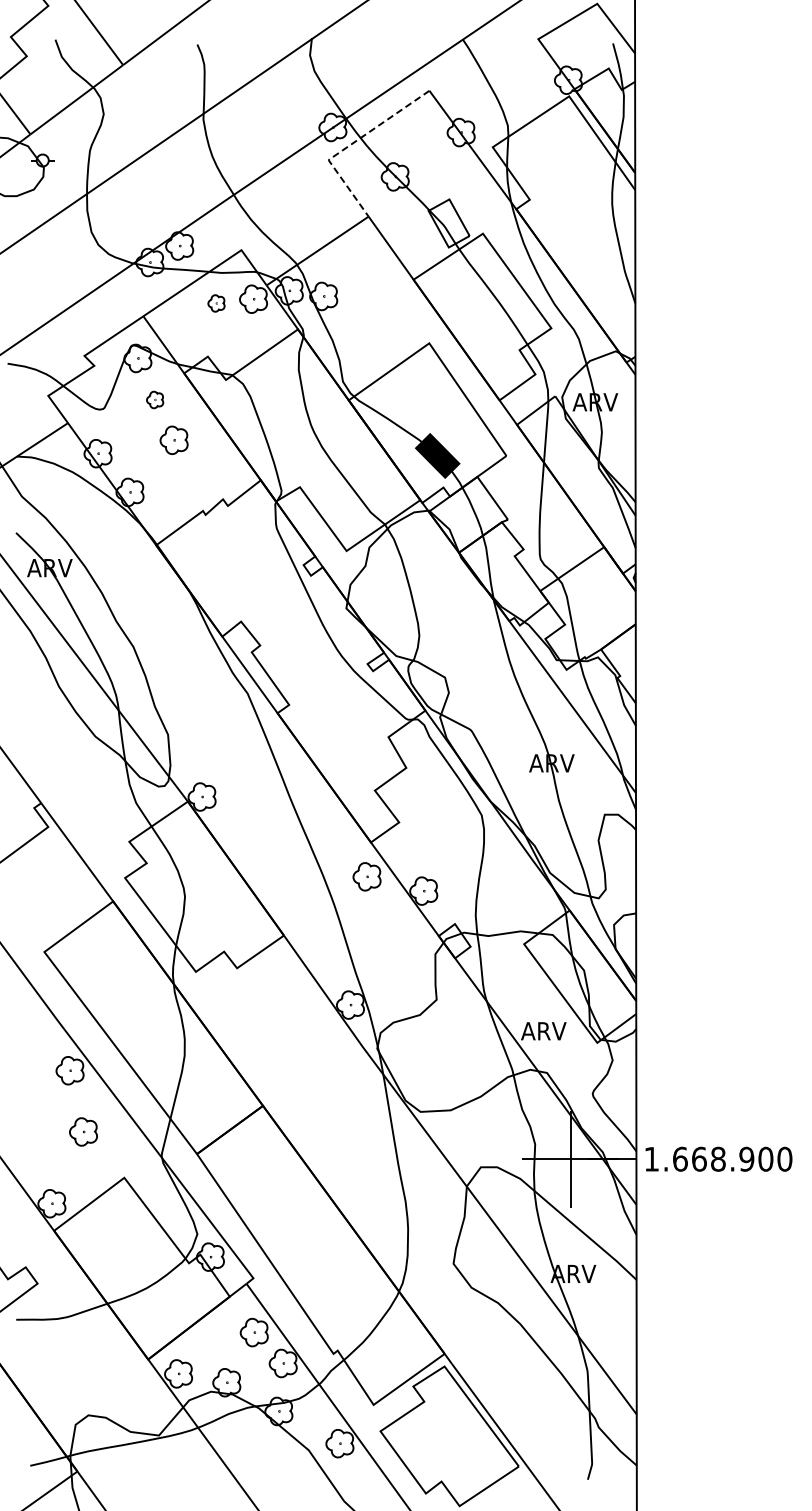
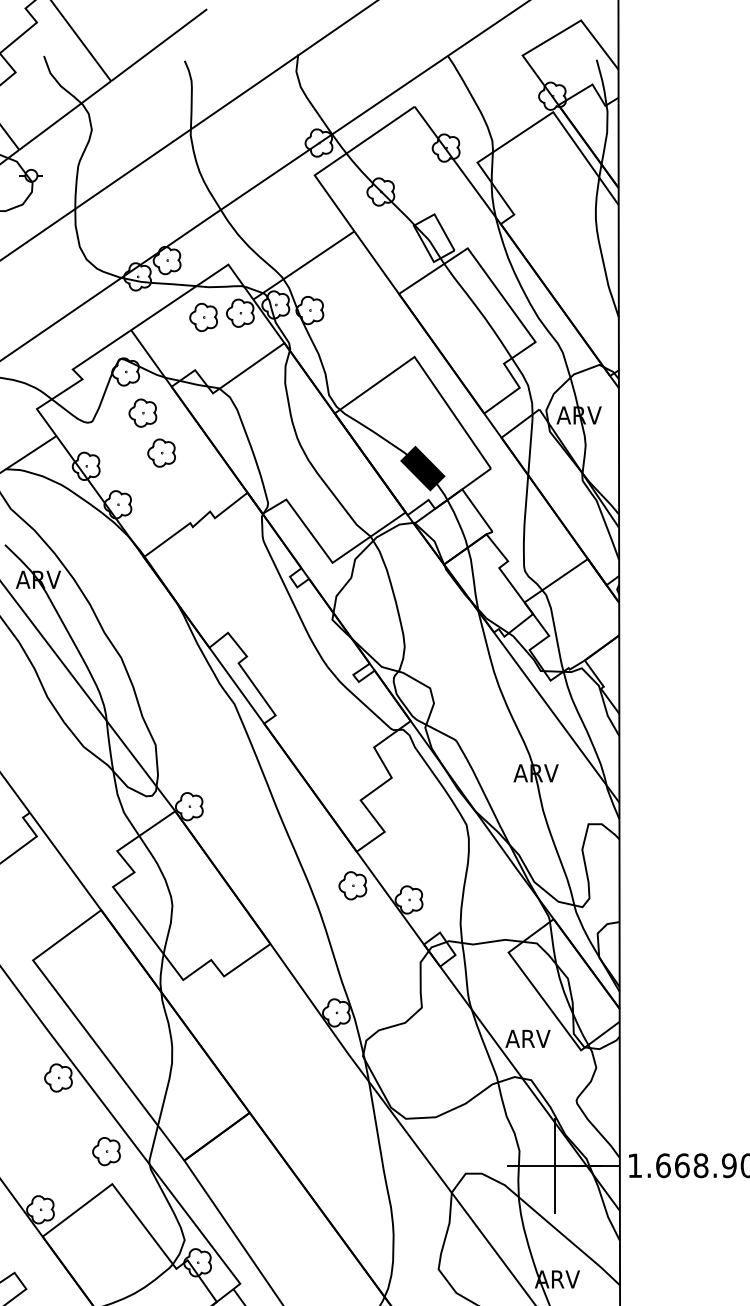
line: (349, 145) -> (335, 160), dashed -> solid
part: (216, 303) -> (203, 317), size x1.67
part: (154, 399) -> (142, 412), size x1.67
part: (83, 1131) -> (106, 1151), moved

